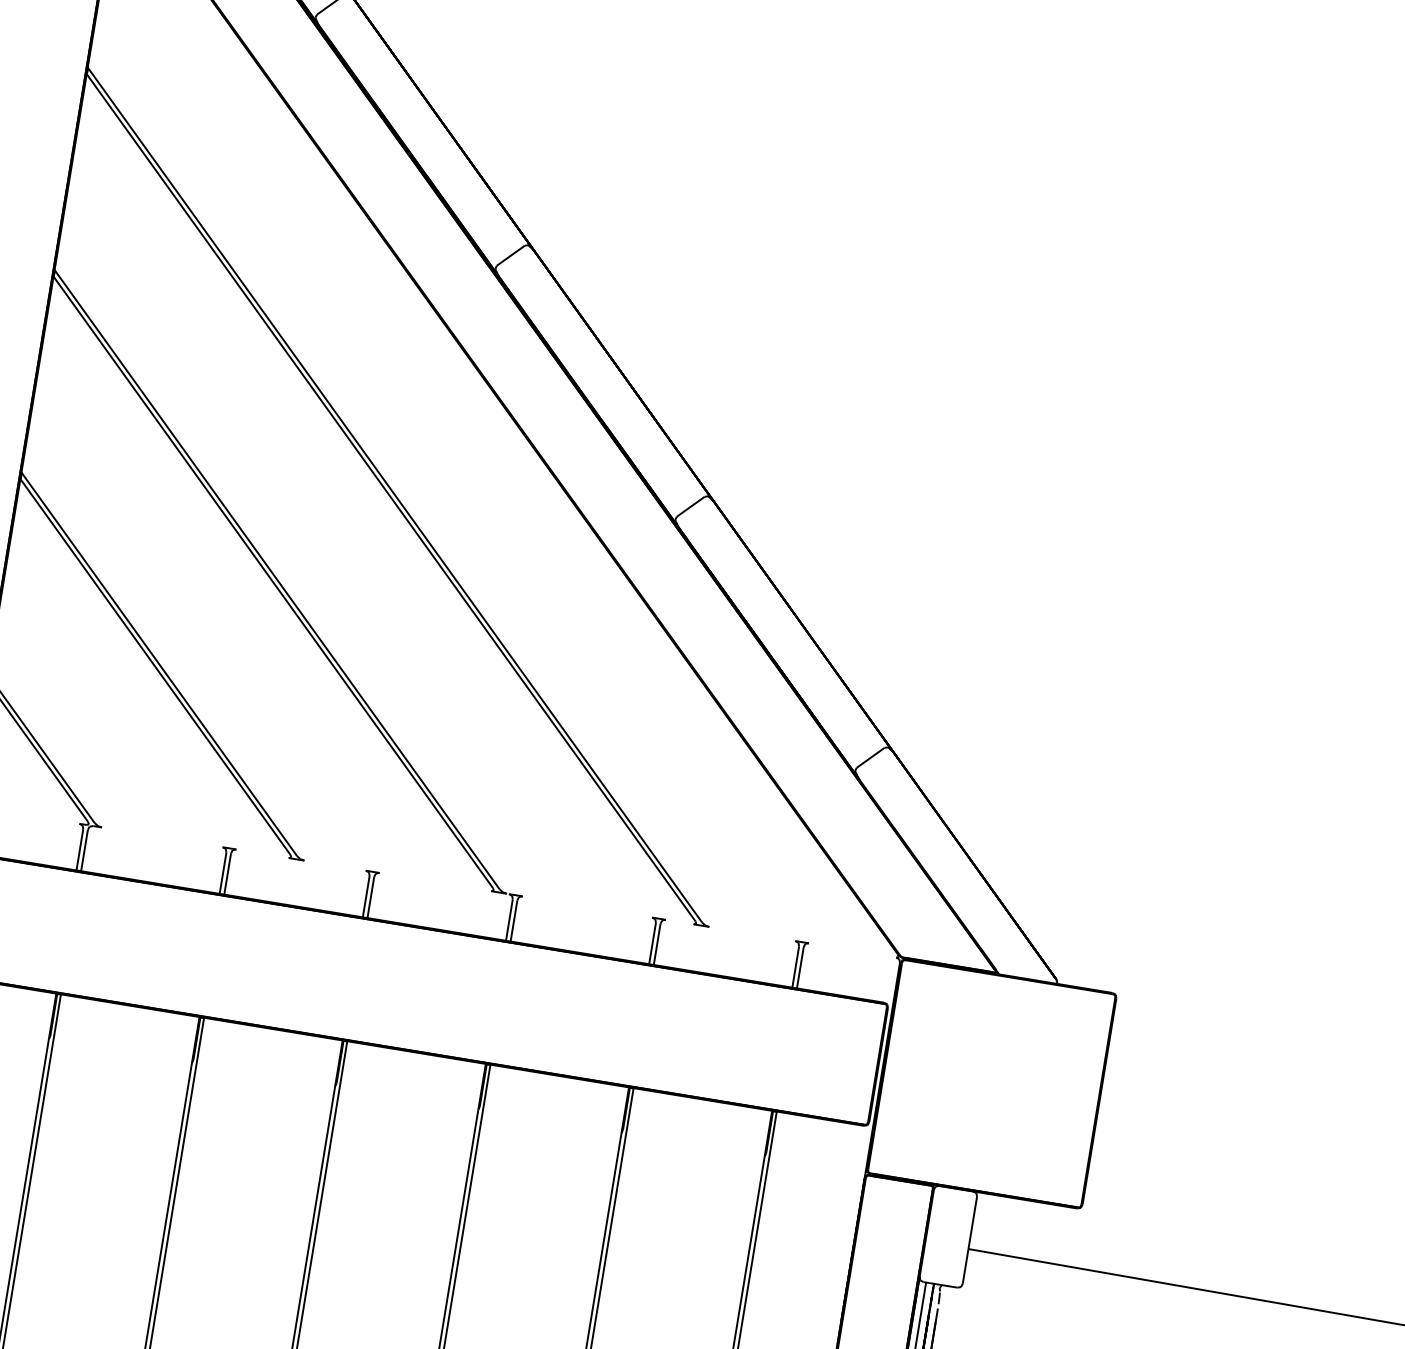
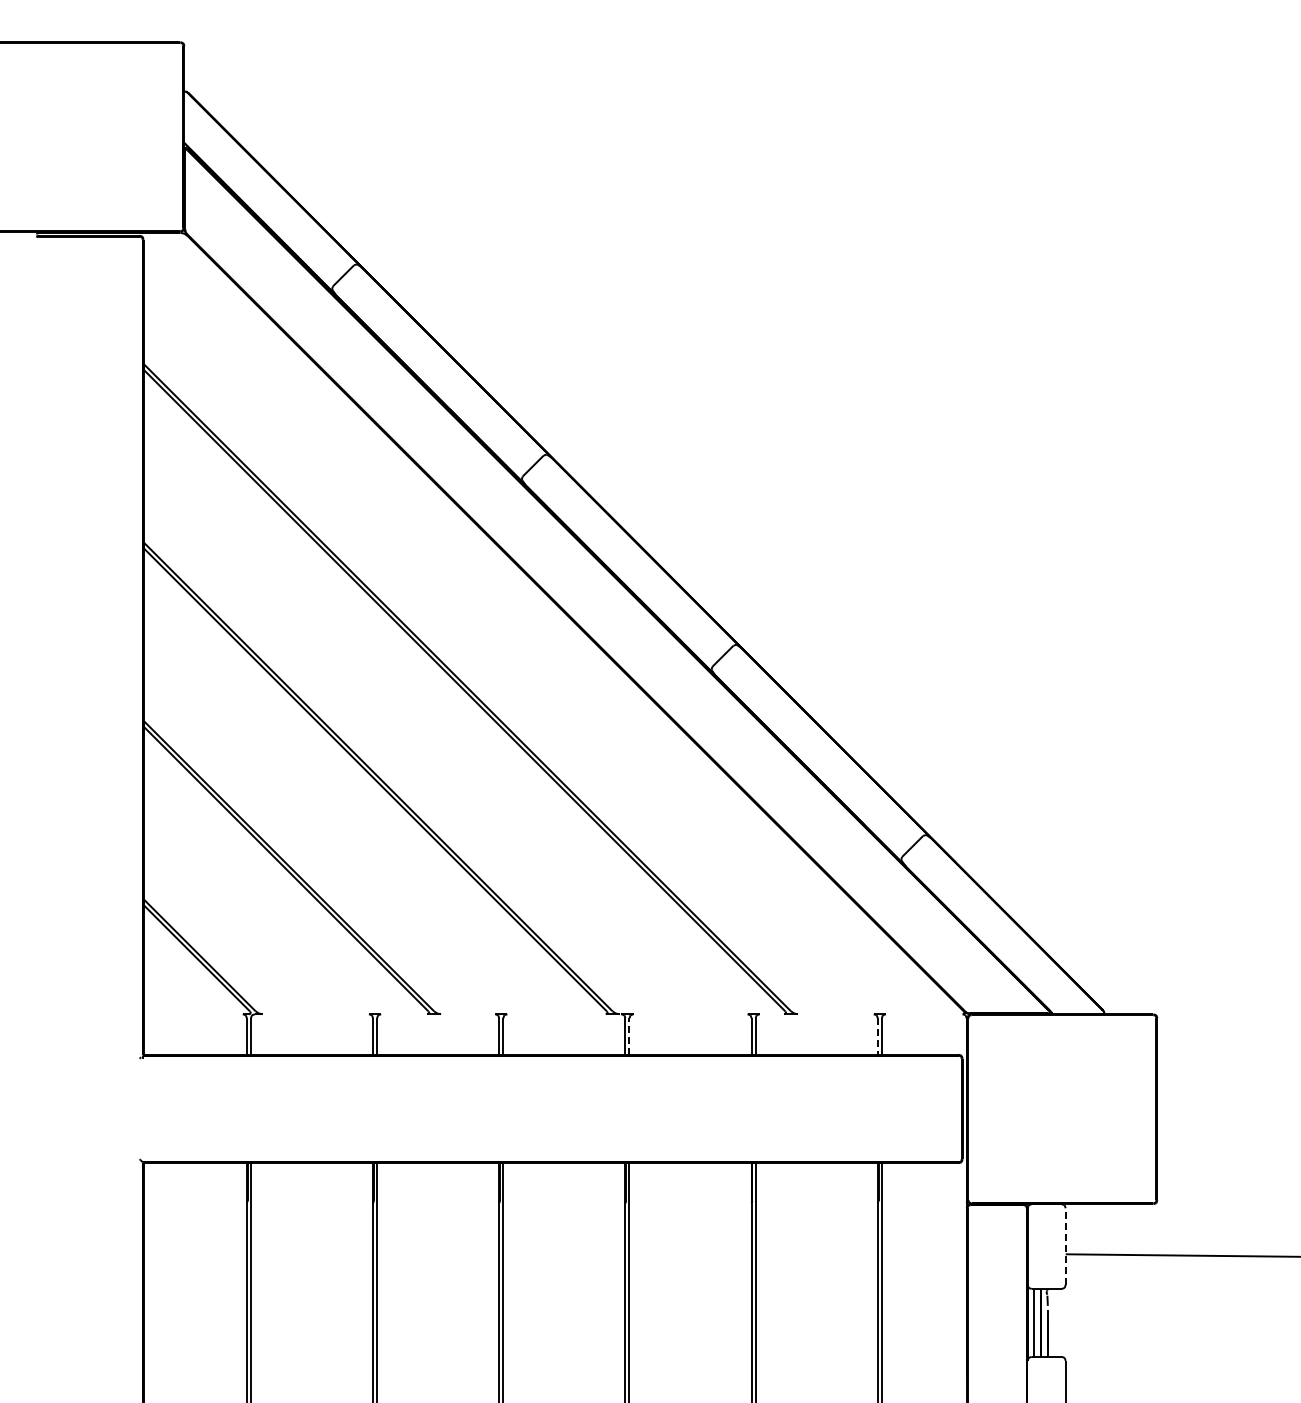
line: (514, 920) -> (629, 1036), solid -> dashed
line: (795, 968) -> (877, 1037), solid -> dashed
line: (969, 1240) -> (1065, 1246), solid -> dashed

